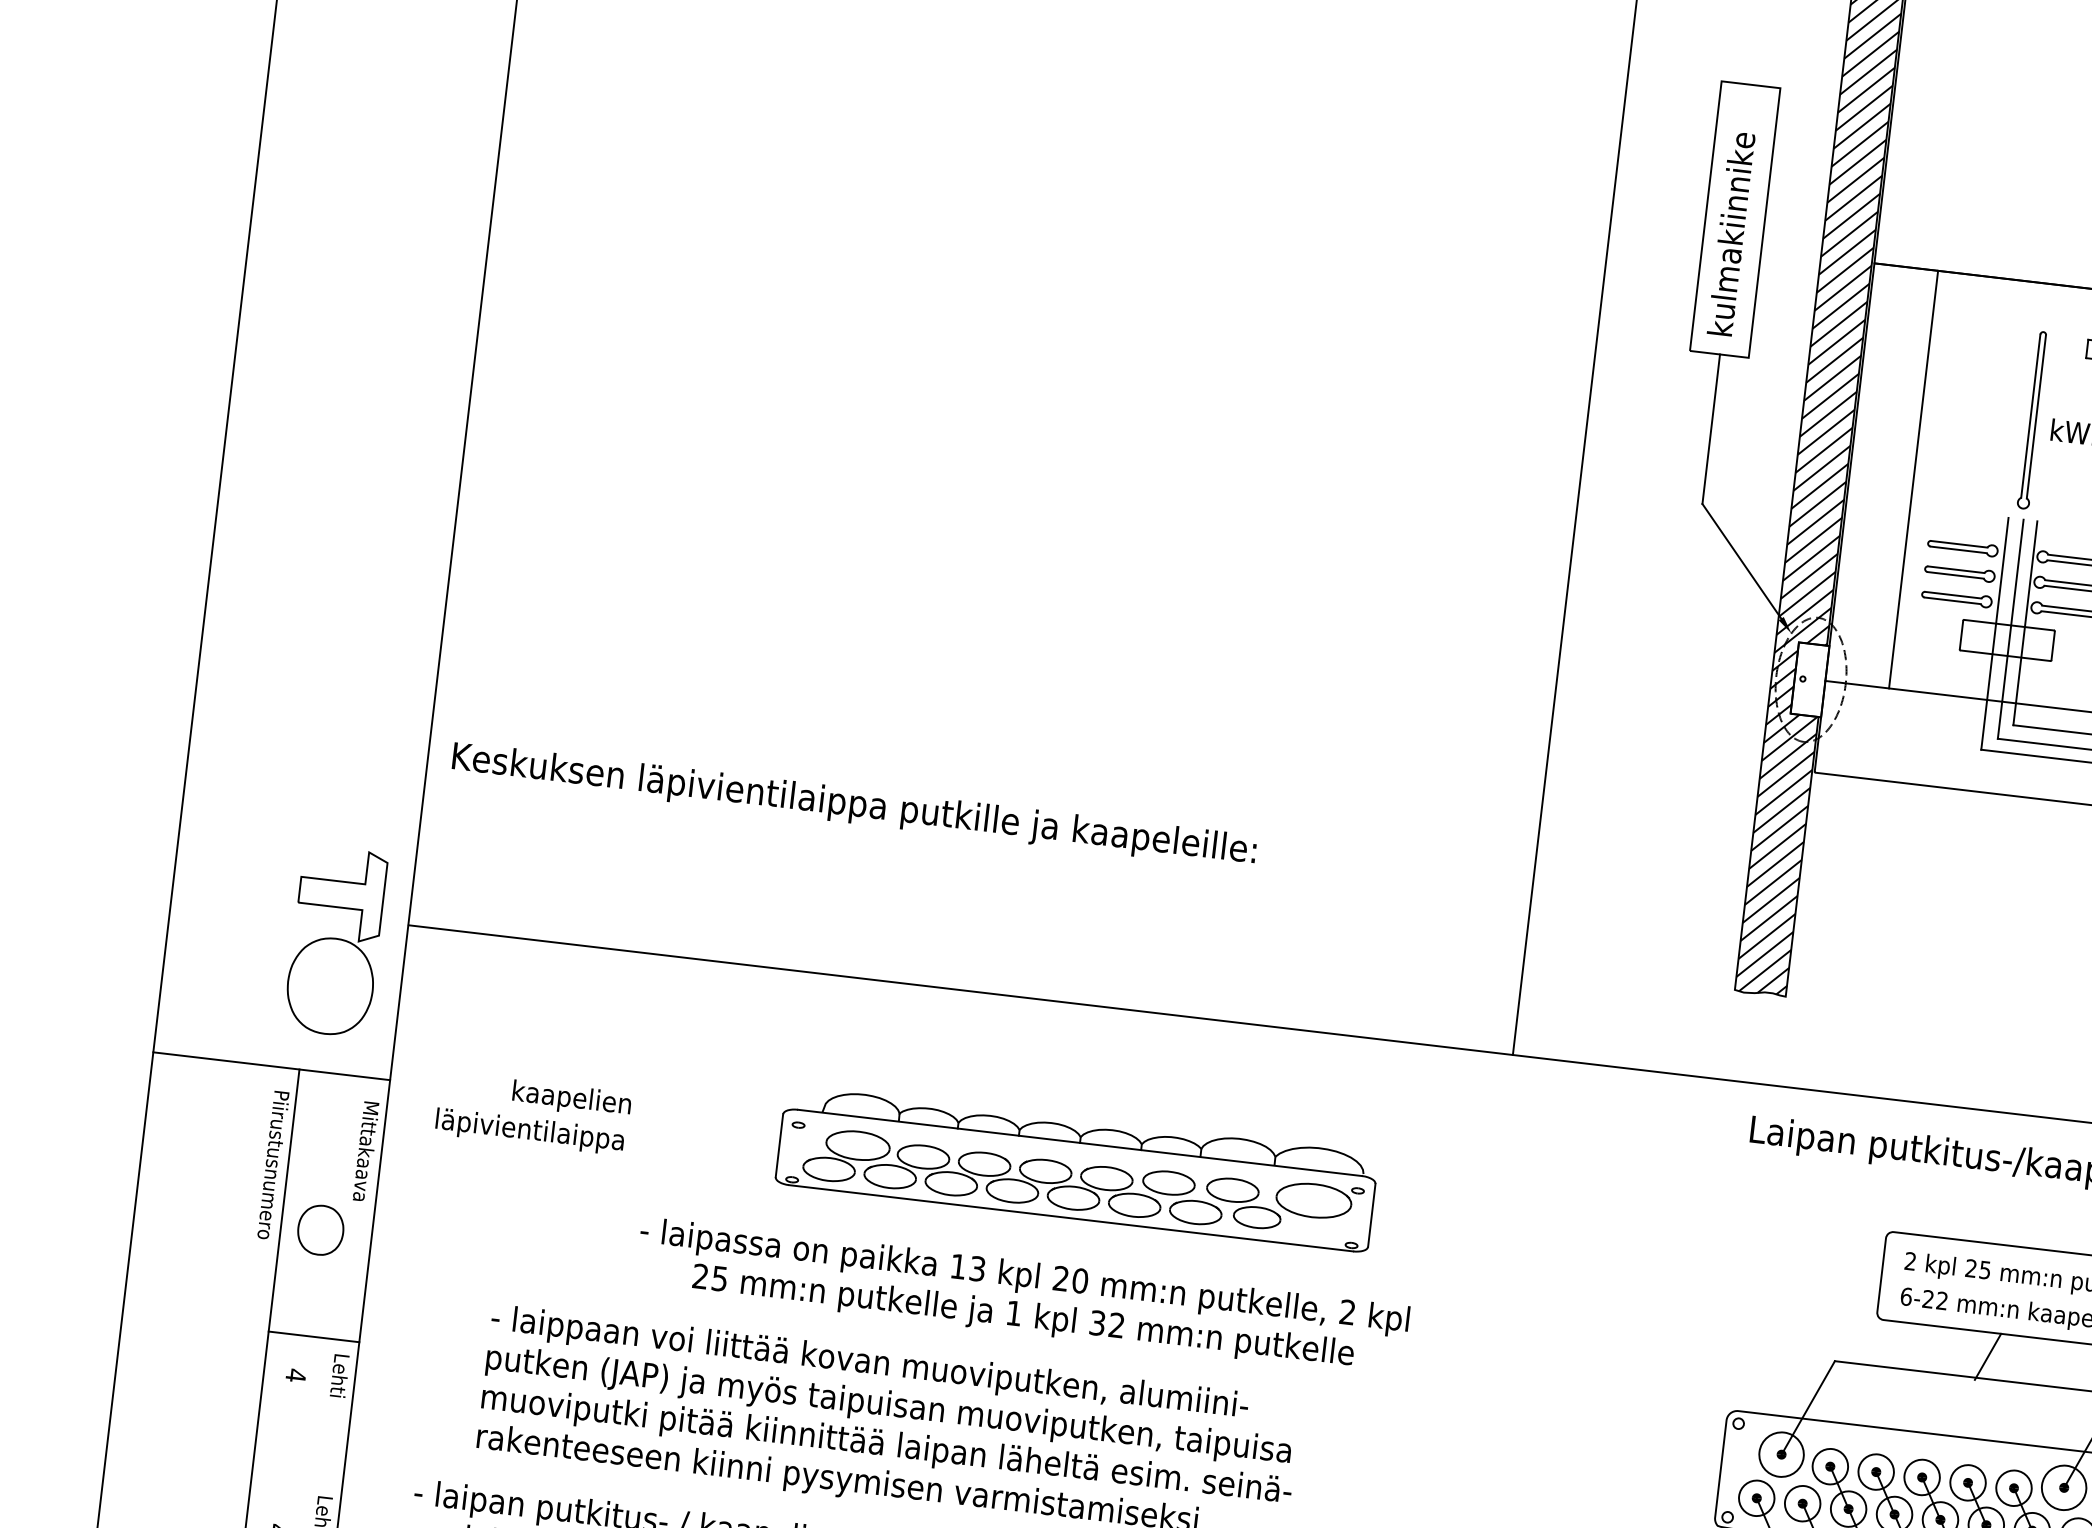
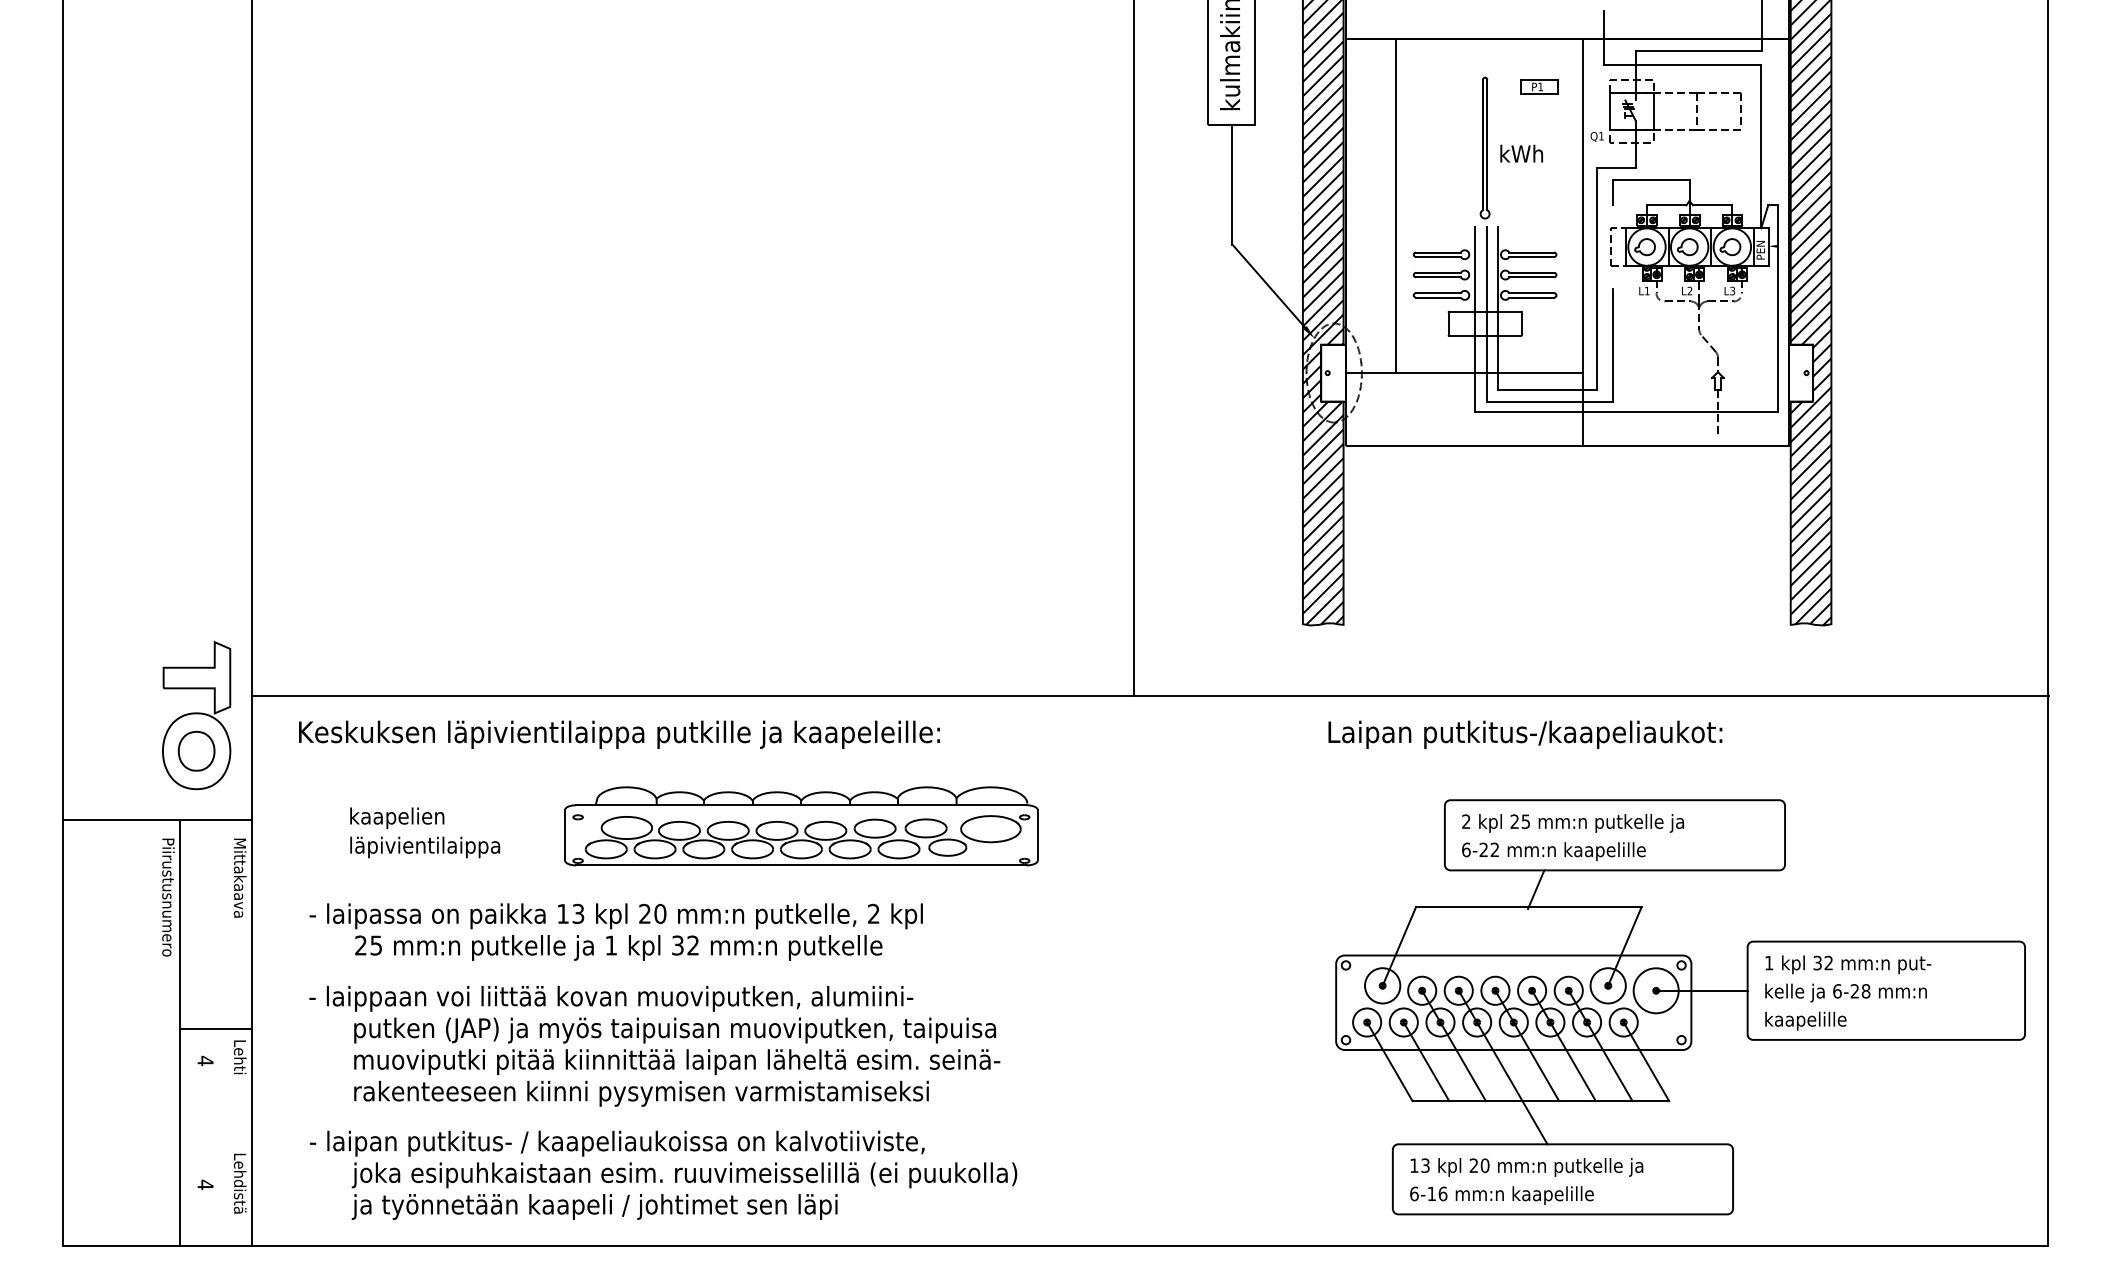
text: (854, 805) -> (619, 734), moved
text: (530, 1131) -> (425, 847), moved
part: (320, 1229) -> (196, 750), moved
text: (1021, 1296) -> (615, 931), moved
text: (870, 1363) -> (611, 998), moved

